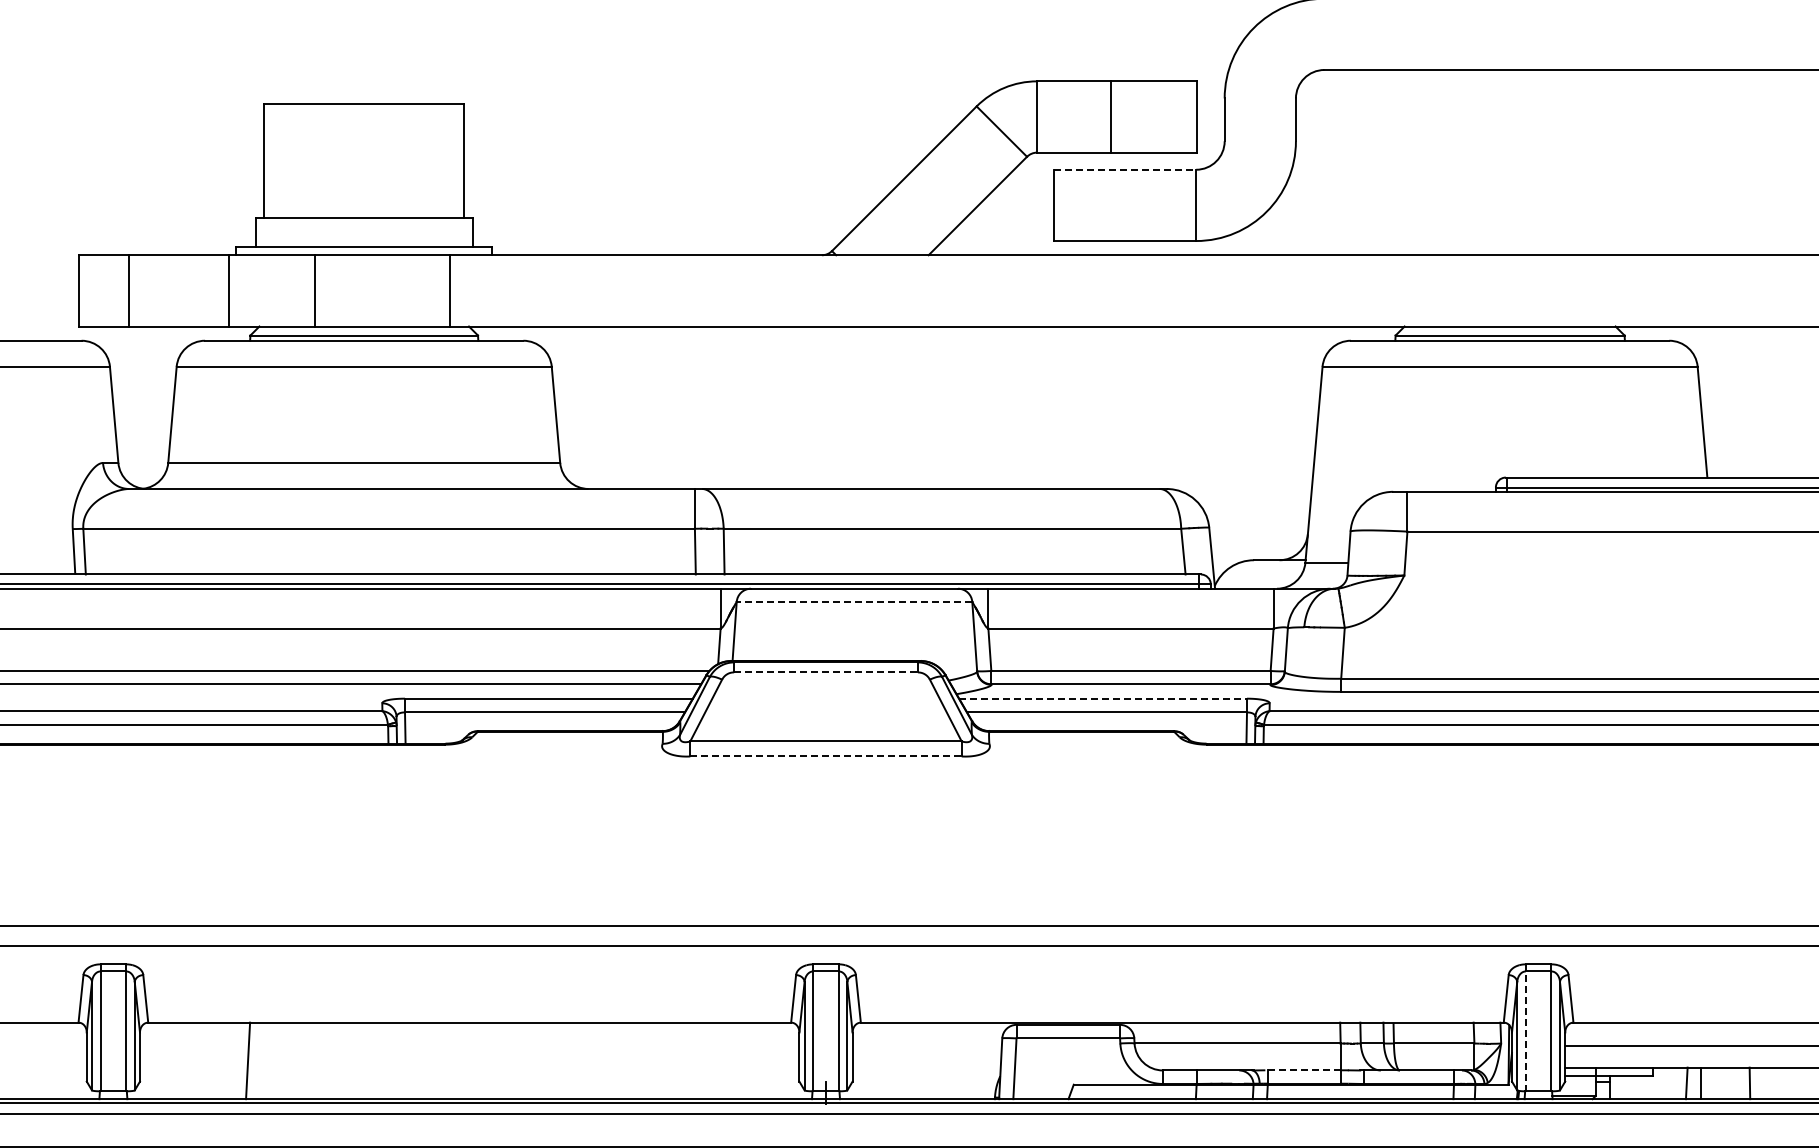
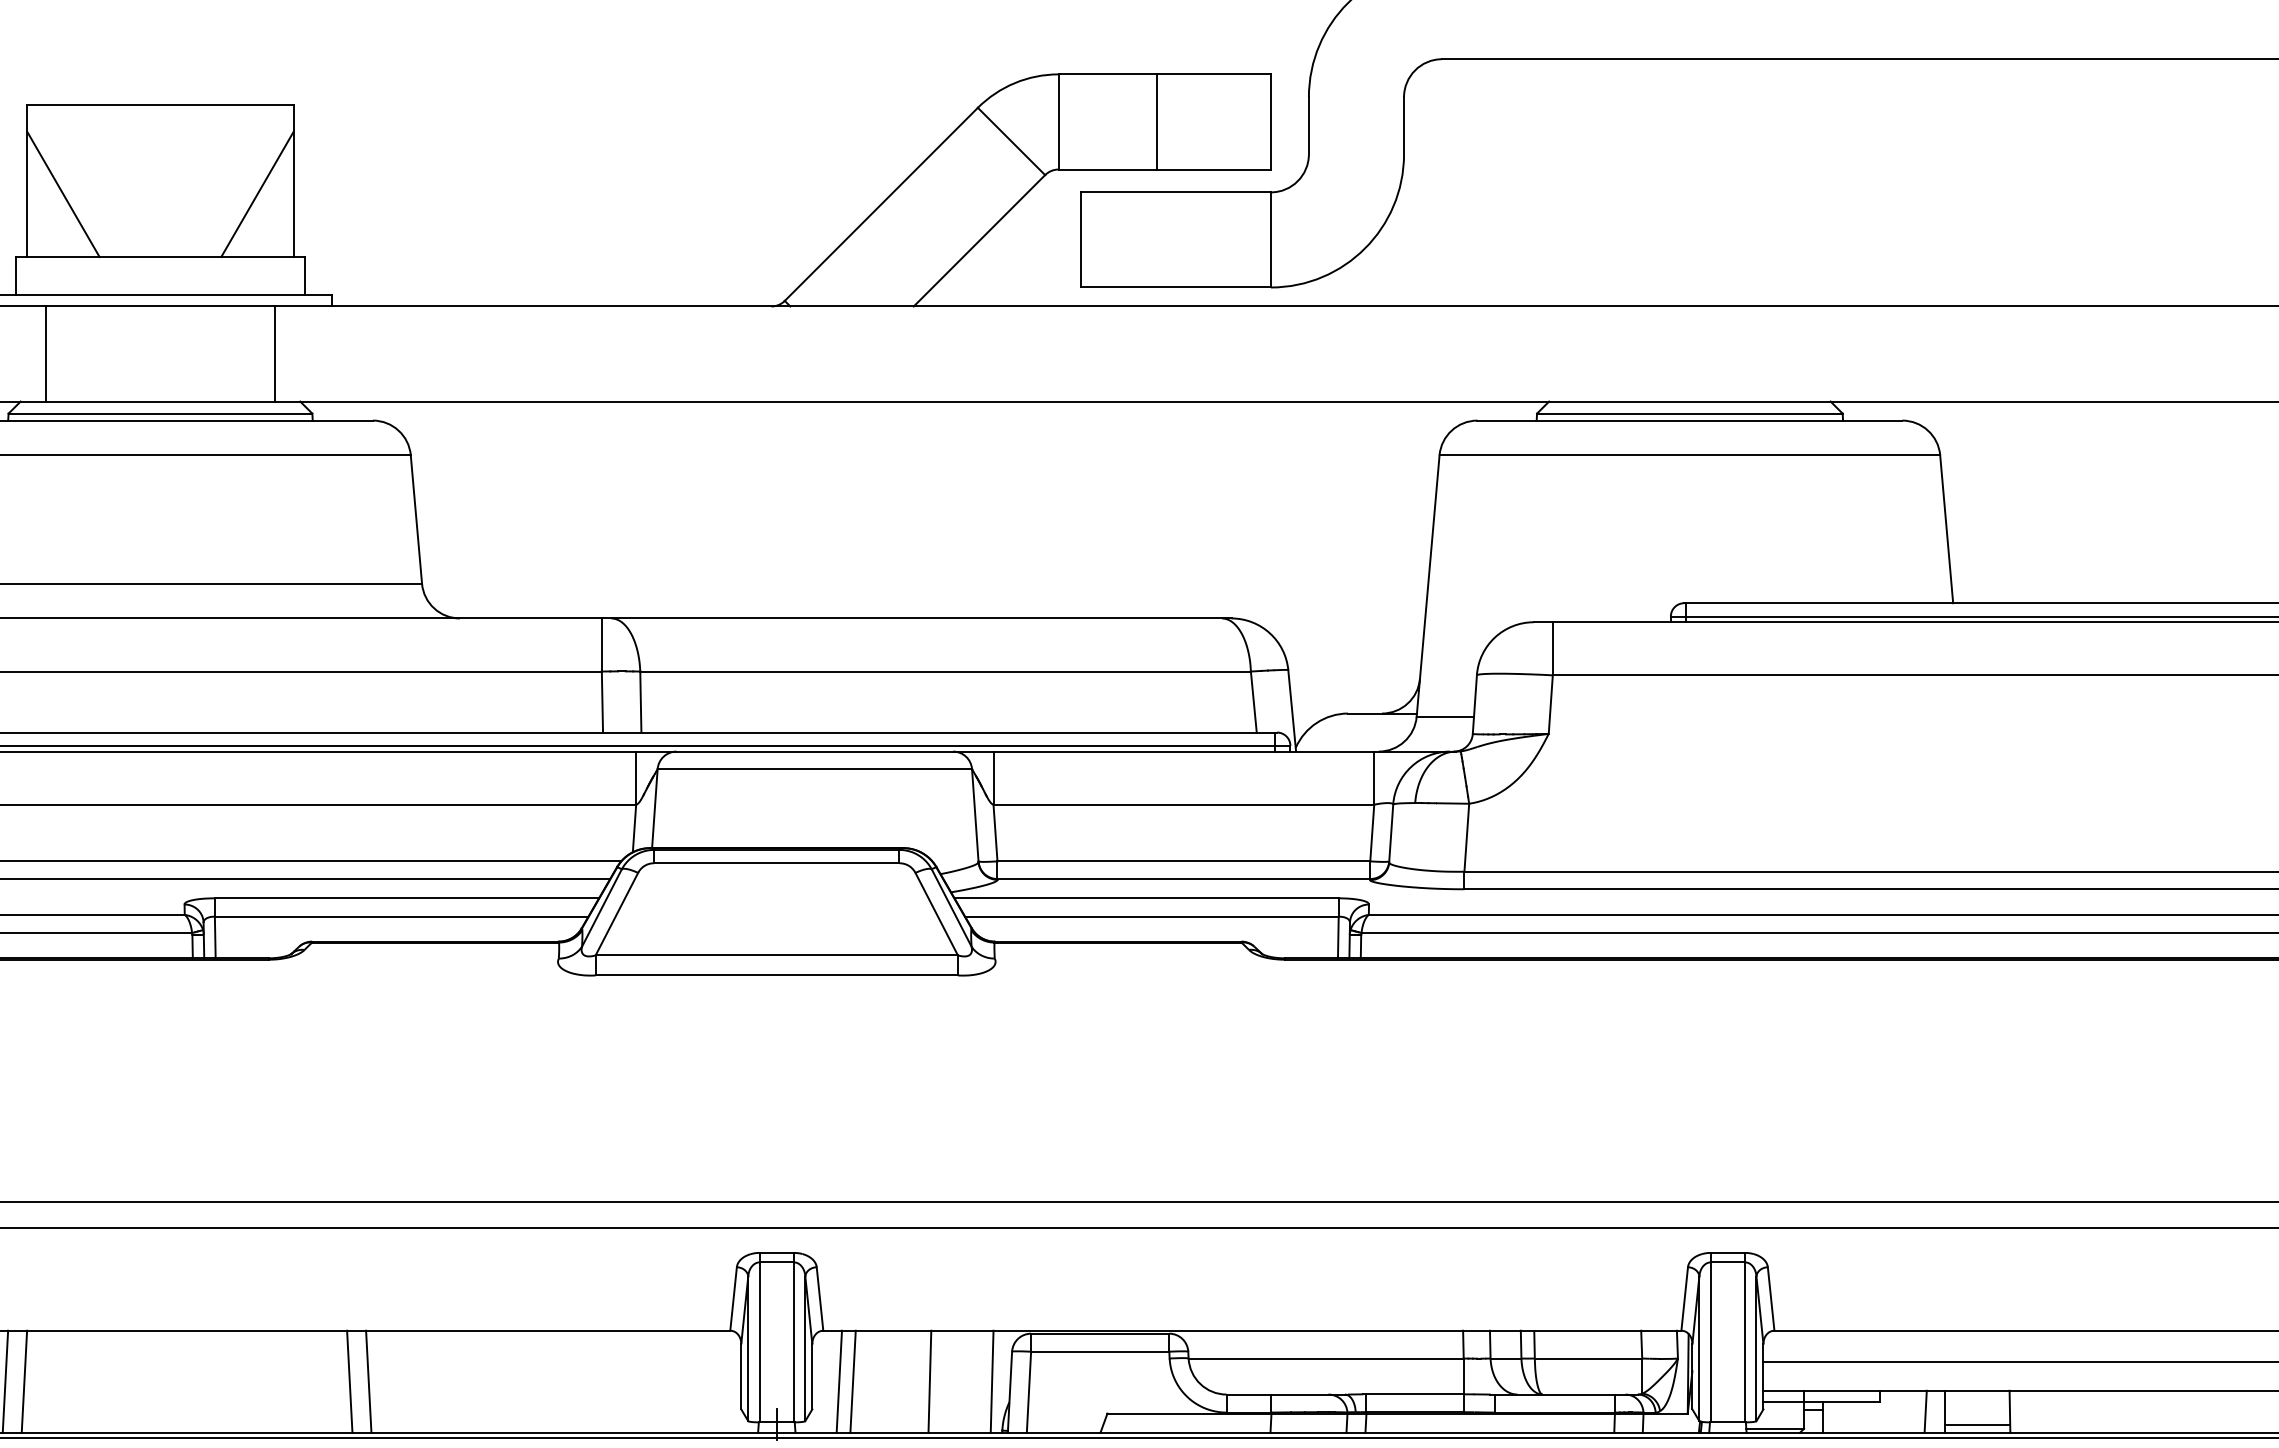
line: (1125, 169) -> (1176, 192), dashed -> solid
line: (291, 171) -> (63, 194), added
line: (436, 171) -> (256, 194), added
line: (314, 290) -> (46, 353), moved
line: (854, 602) -> (814, 769), dashed -> solid
line: (826, 672) -> (777, 863), dashed -> solid
line: (1103, 698) -> (1147, 898), dashed -> solid
line: (826, 756) -> (777, 975), dashed -> solid
line: (1525, 1028) -> (1710, 1338), dashed -> solid
line: (262, 1060) -> (24, 1381), added
line: (506, 1060) -> (350, 1381), added
line: (520, 1060) -> (369, 1381), added
line: (872, 1060) -> (838, 1381), added
line: (883, 1060) -> (853, 1381), added
line: (940, 1060) -> (929, 1381), added
line: (987, 1060) -> (992, 1381), added
line: (1303, 1070) -> (1414, 1394), dashed -> solid
line: (1725, 1093) -> (1977, 1425), added

